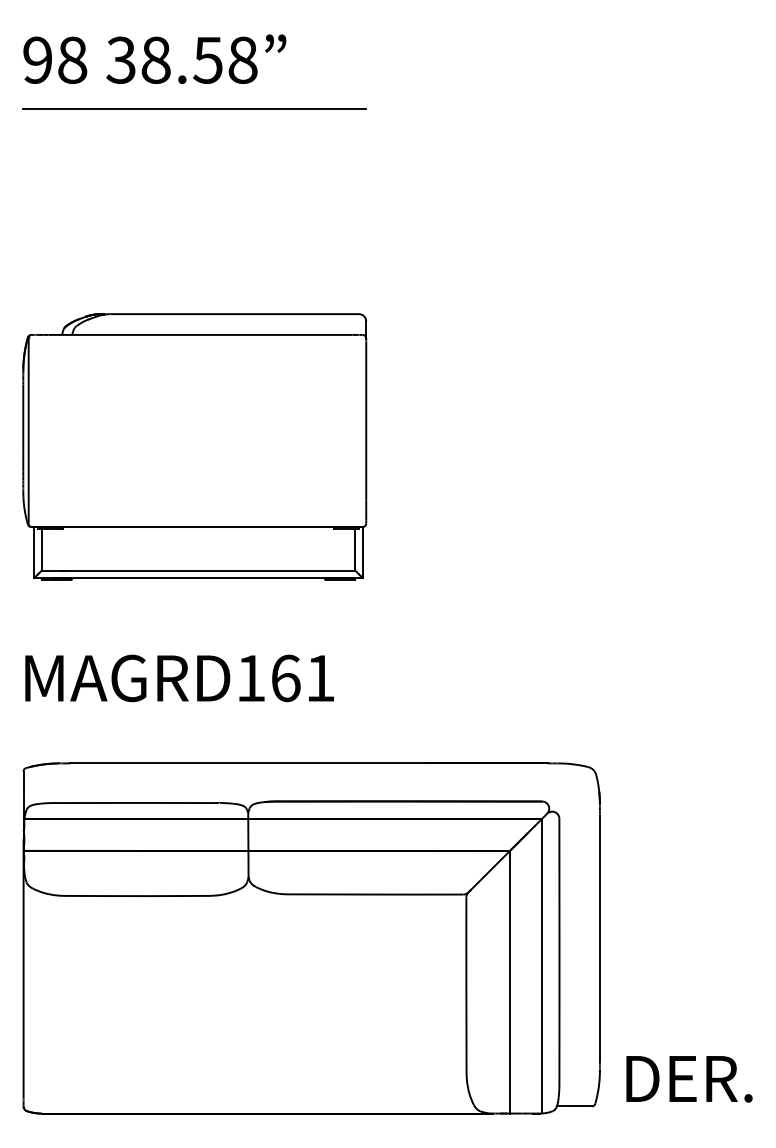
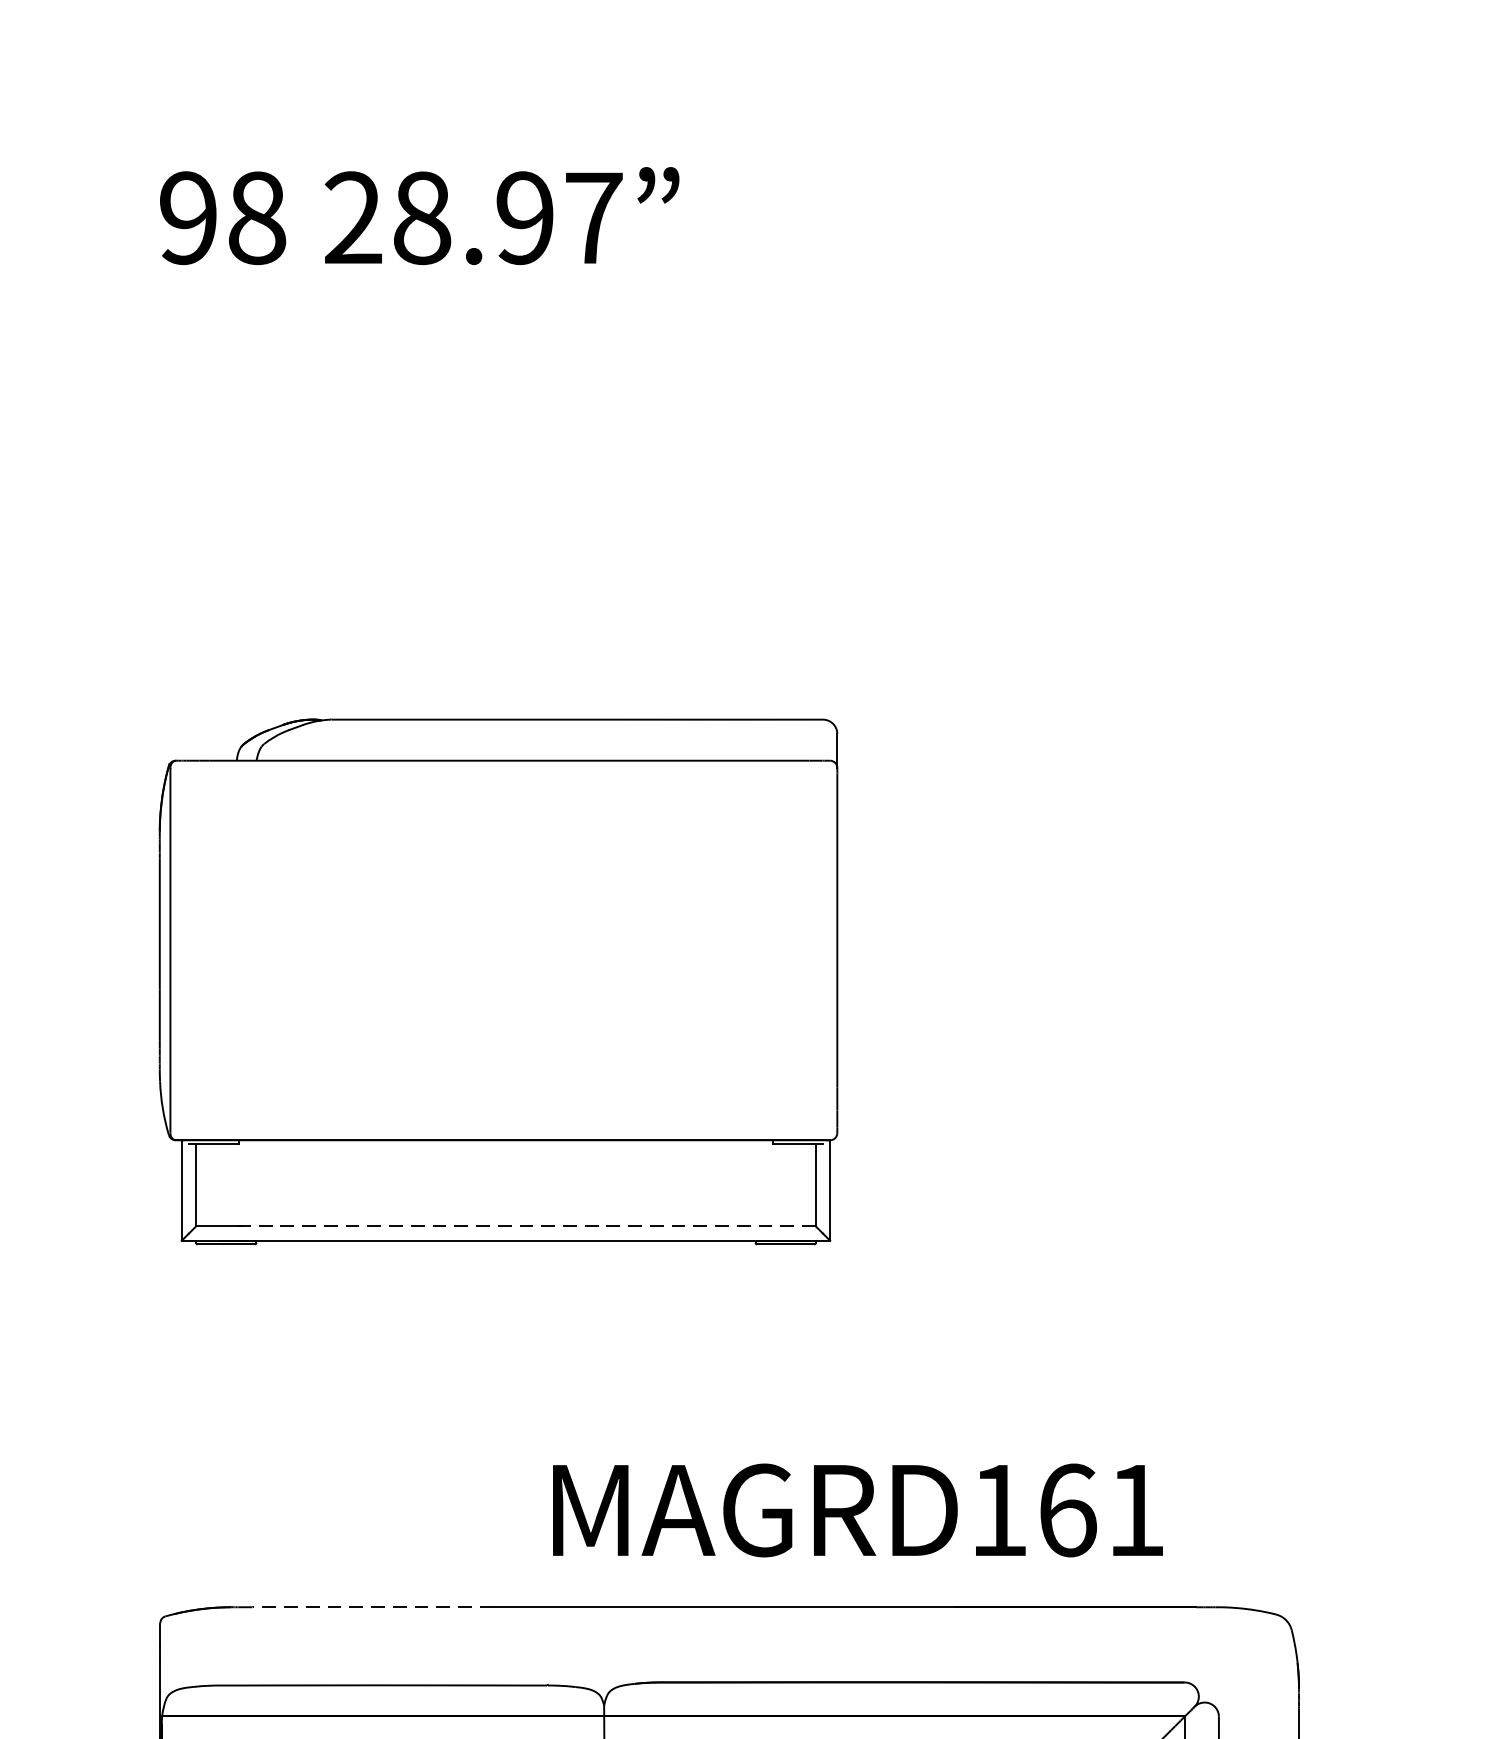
text: (181, 59) -> (472, 216), 38.58 -> 28.97
line: (194, 109) -> (498, 315), removed
line: (207, 570) -> (523, 1226), solid -> dashed
text: (179, 678) -> (857, 1510), moved
line: (131, 763) -> (373, 1607), solid -> dashed

